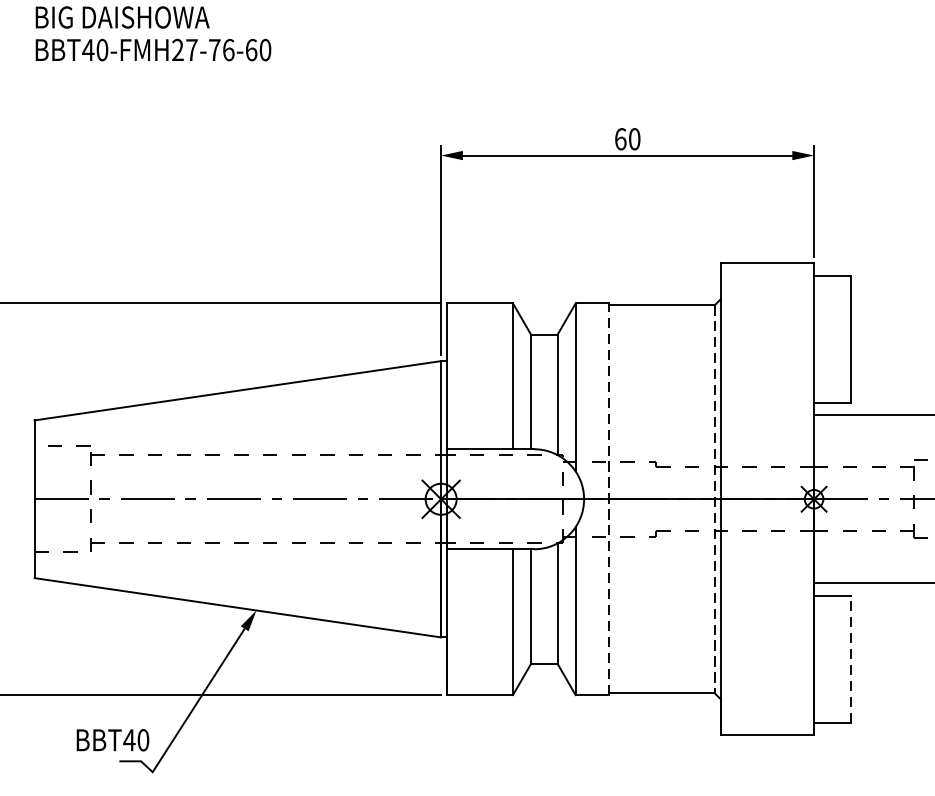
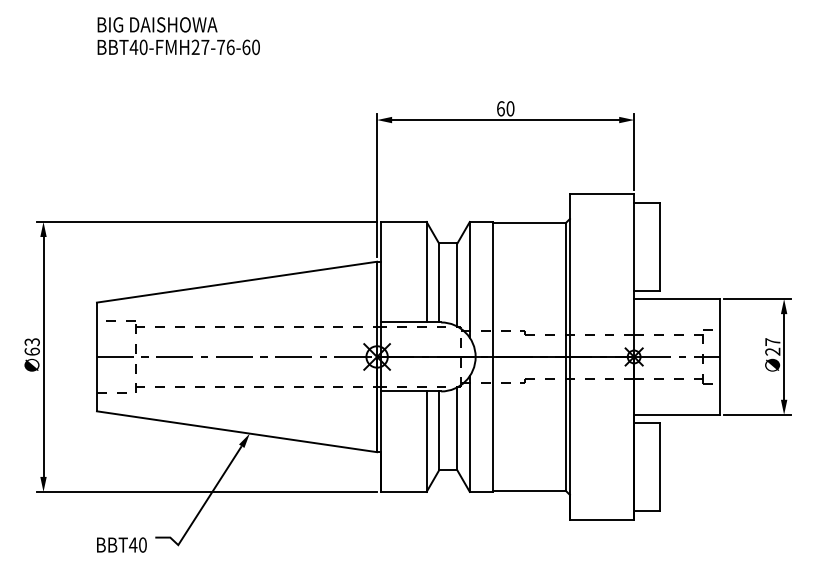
line: (608, 498) -> (492, 356), dashed -> solid
line: (714, 498) -> (565, 356), dashed -> solid
line: (850, 659) -> (659, 467), dashed -> solid
text: (112, 739) -> (121, 544), moved

